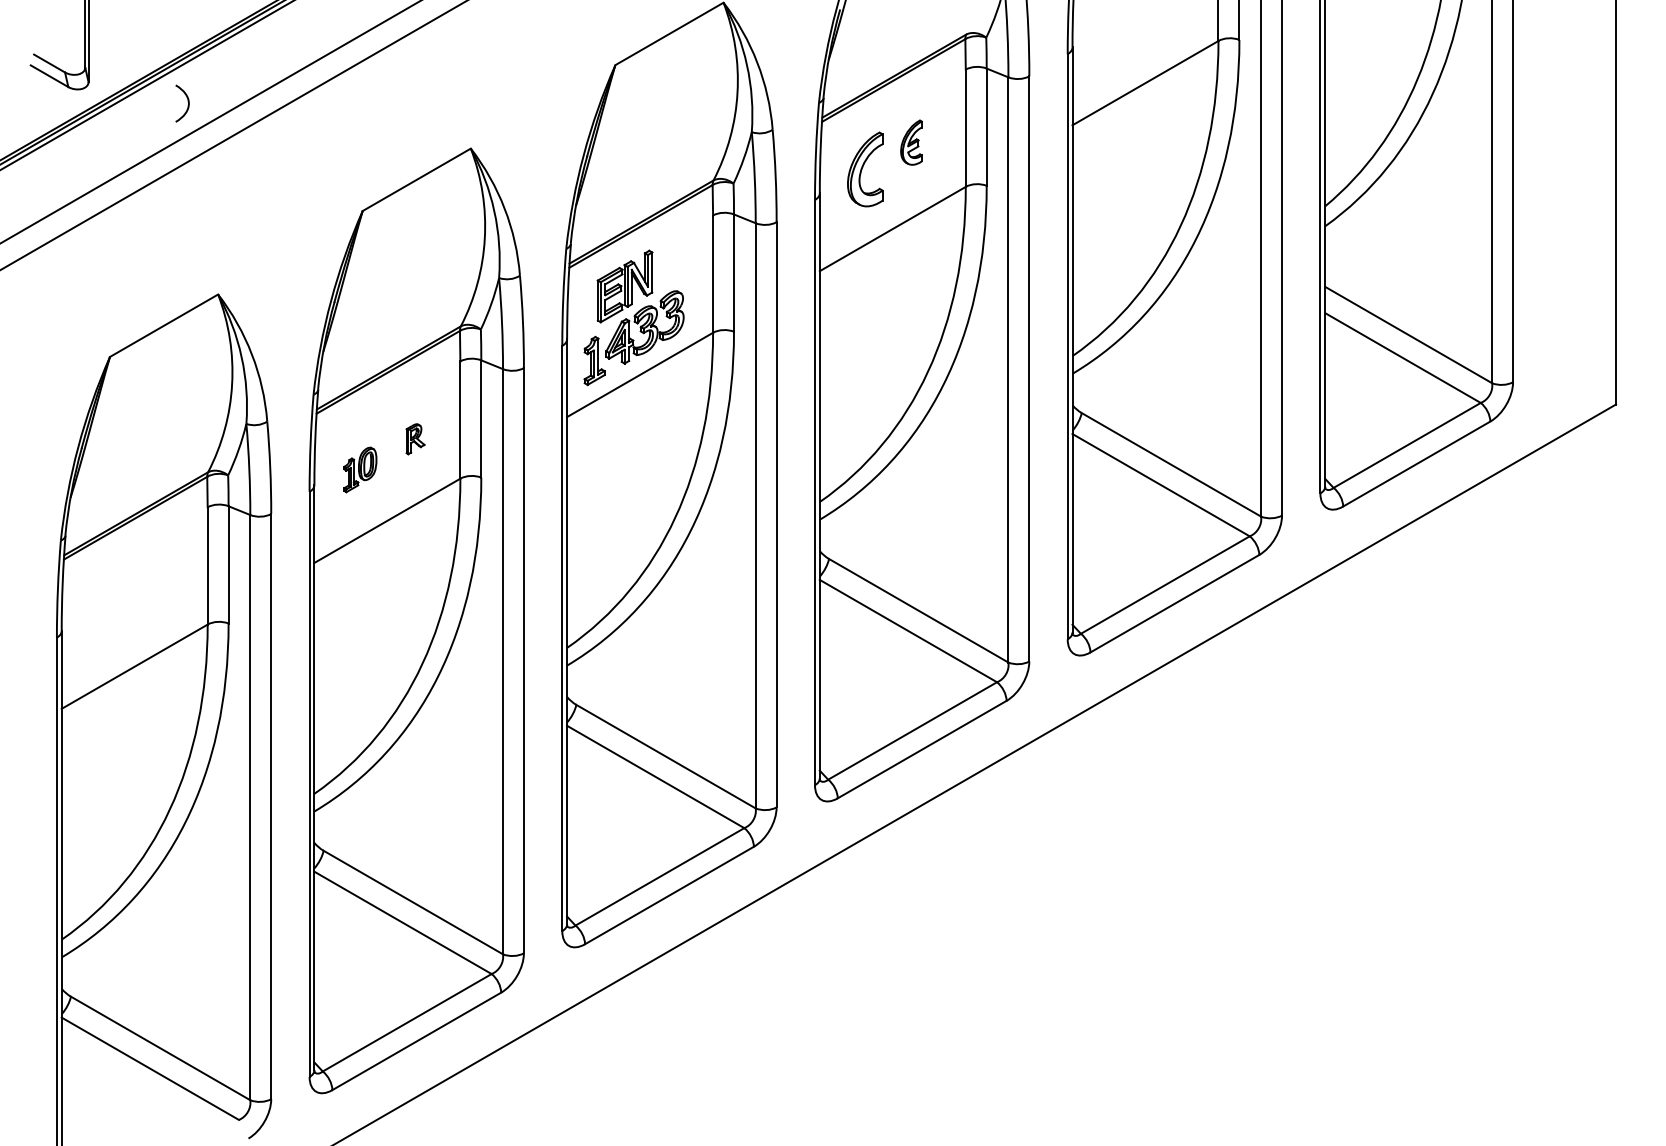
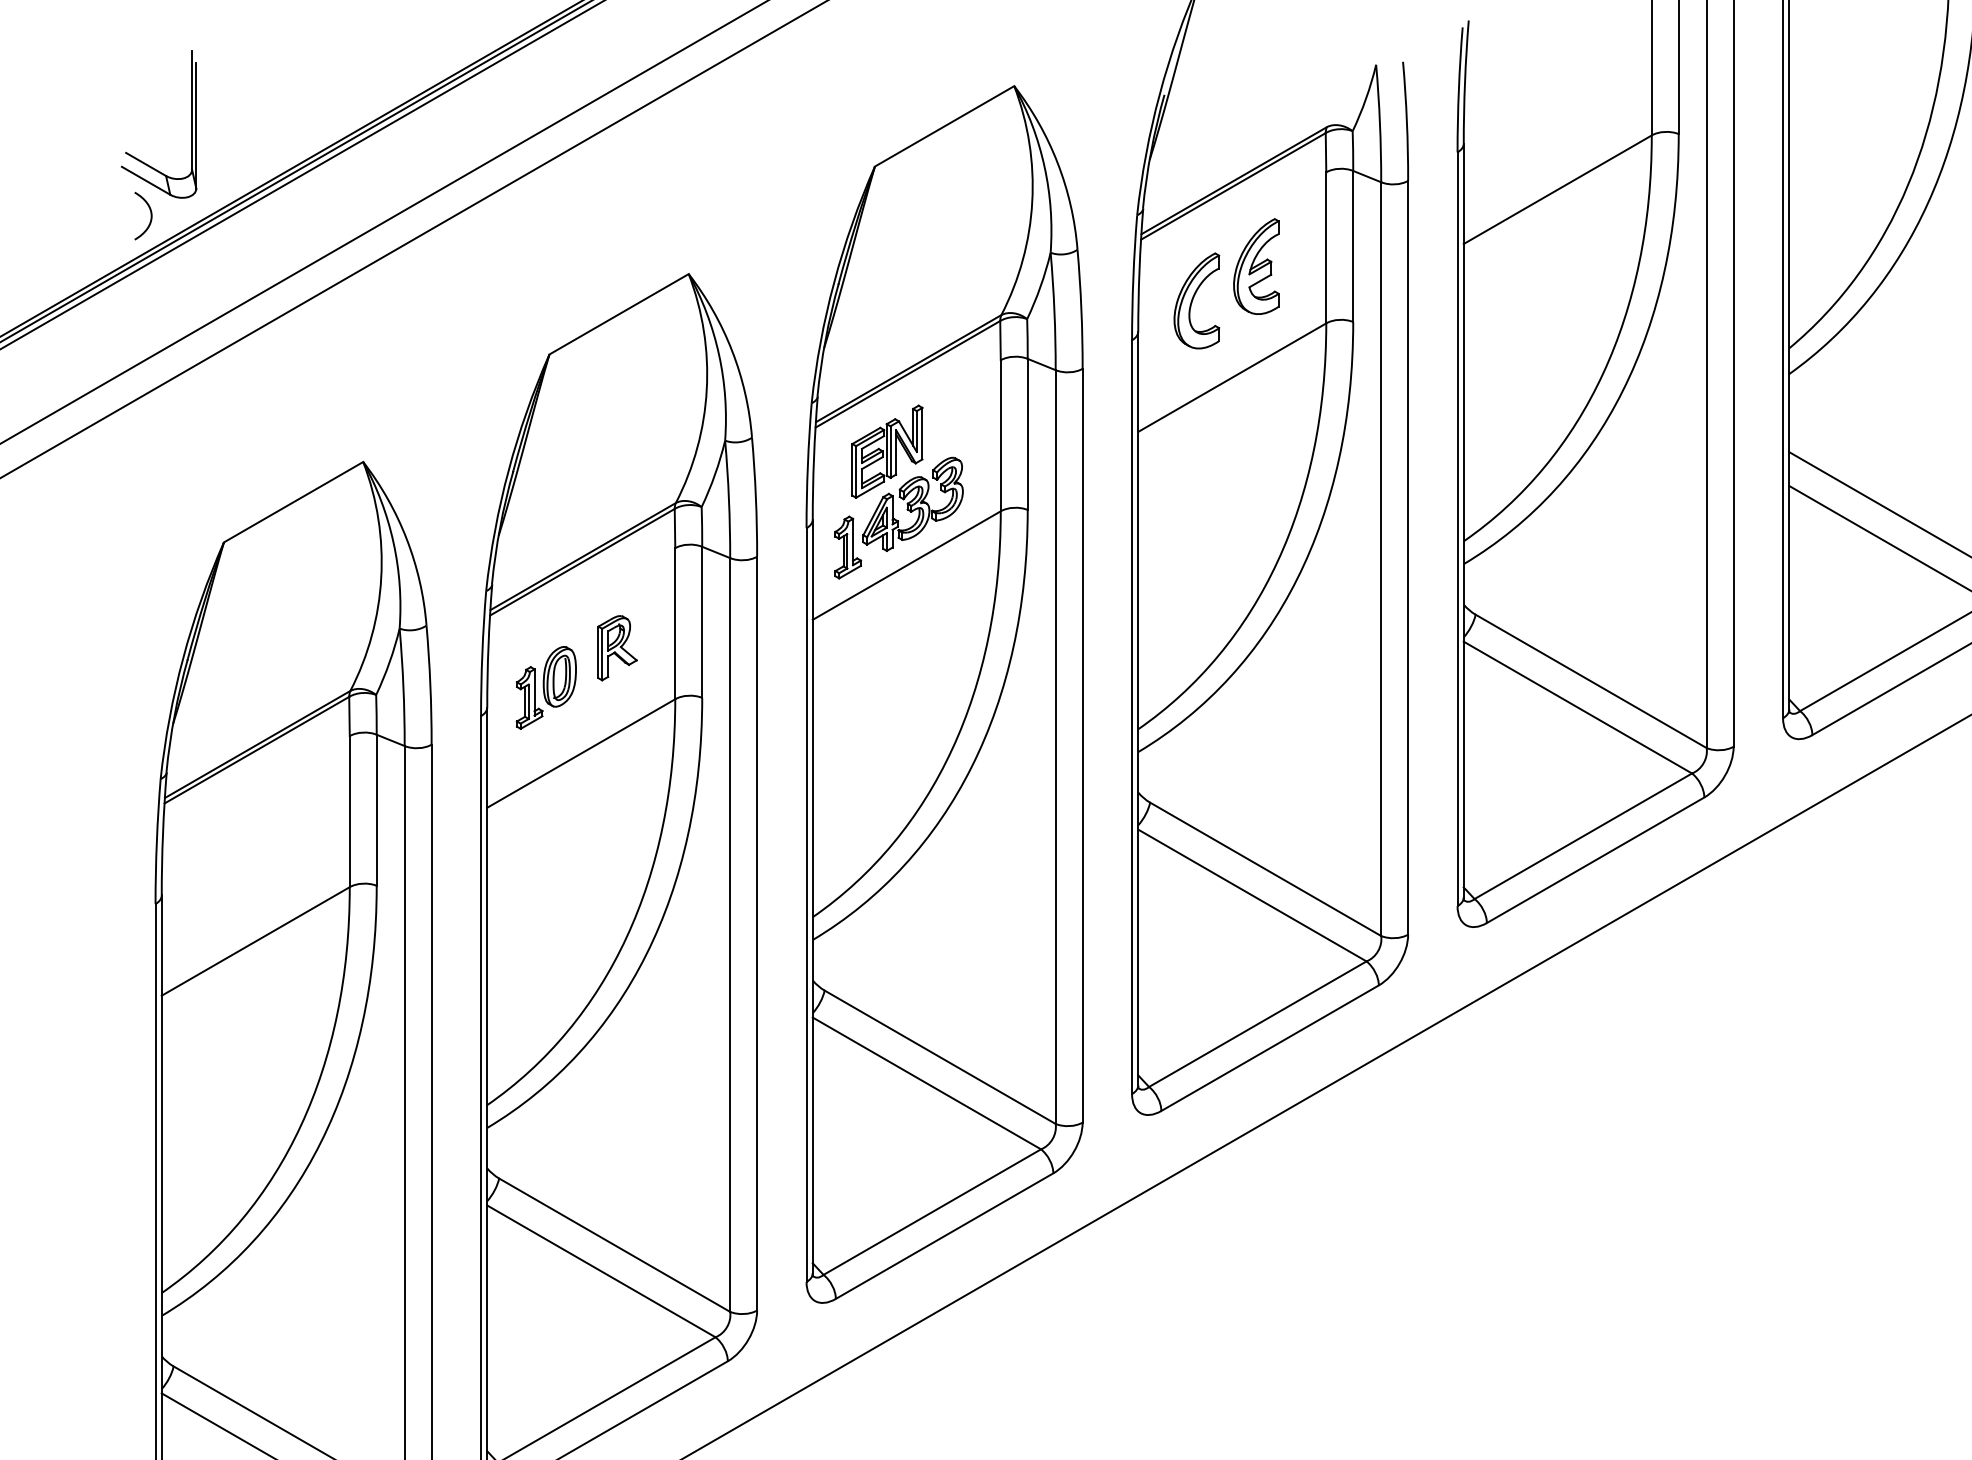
curve: (187, 101) -> (149, 213), moved
part: (911, 142) -> (1256, 266), size x1.67
part: (415, 439) -> (617, 648), size x1.67
part: (360, 469) -> (546, 687), size x1.43

